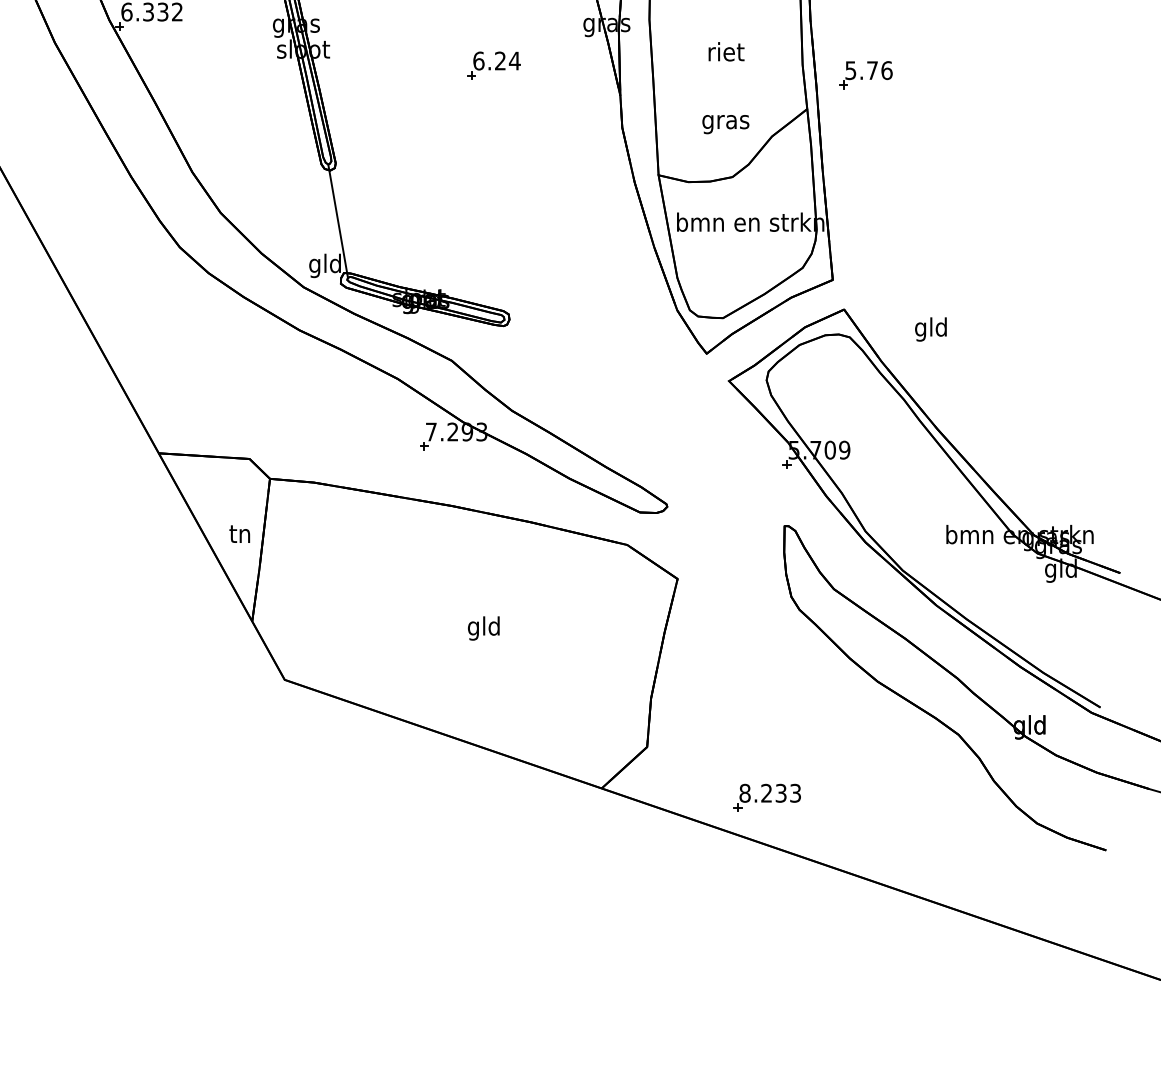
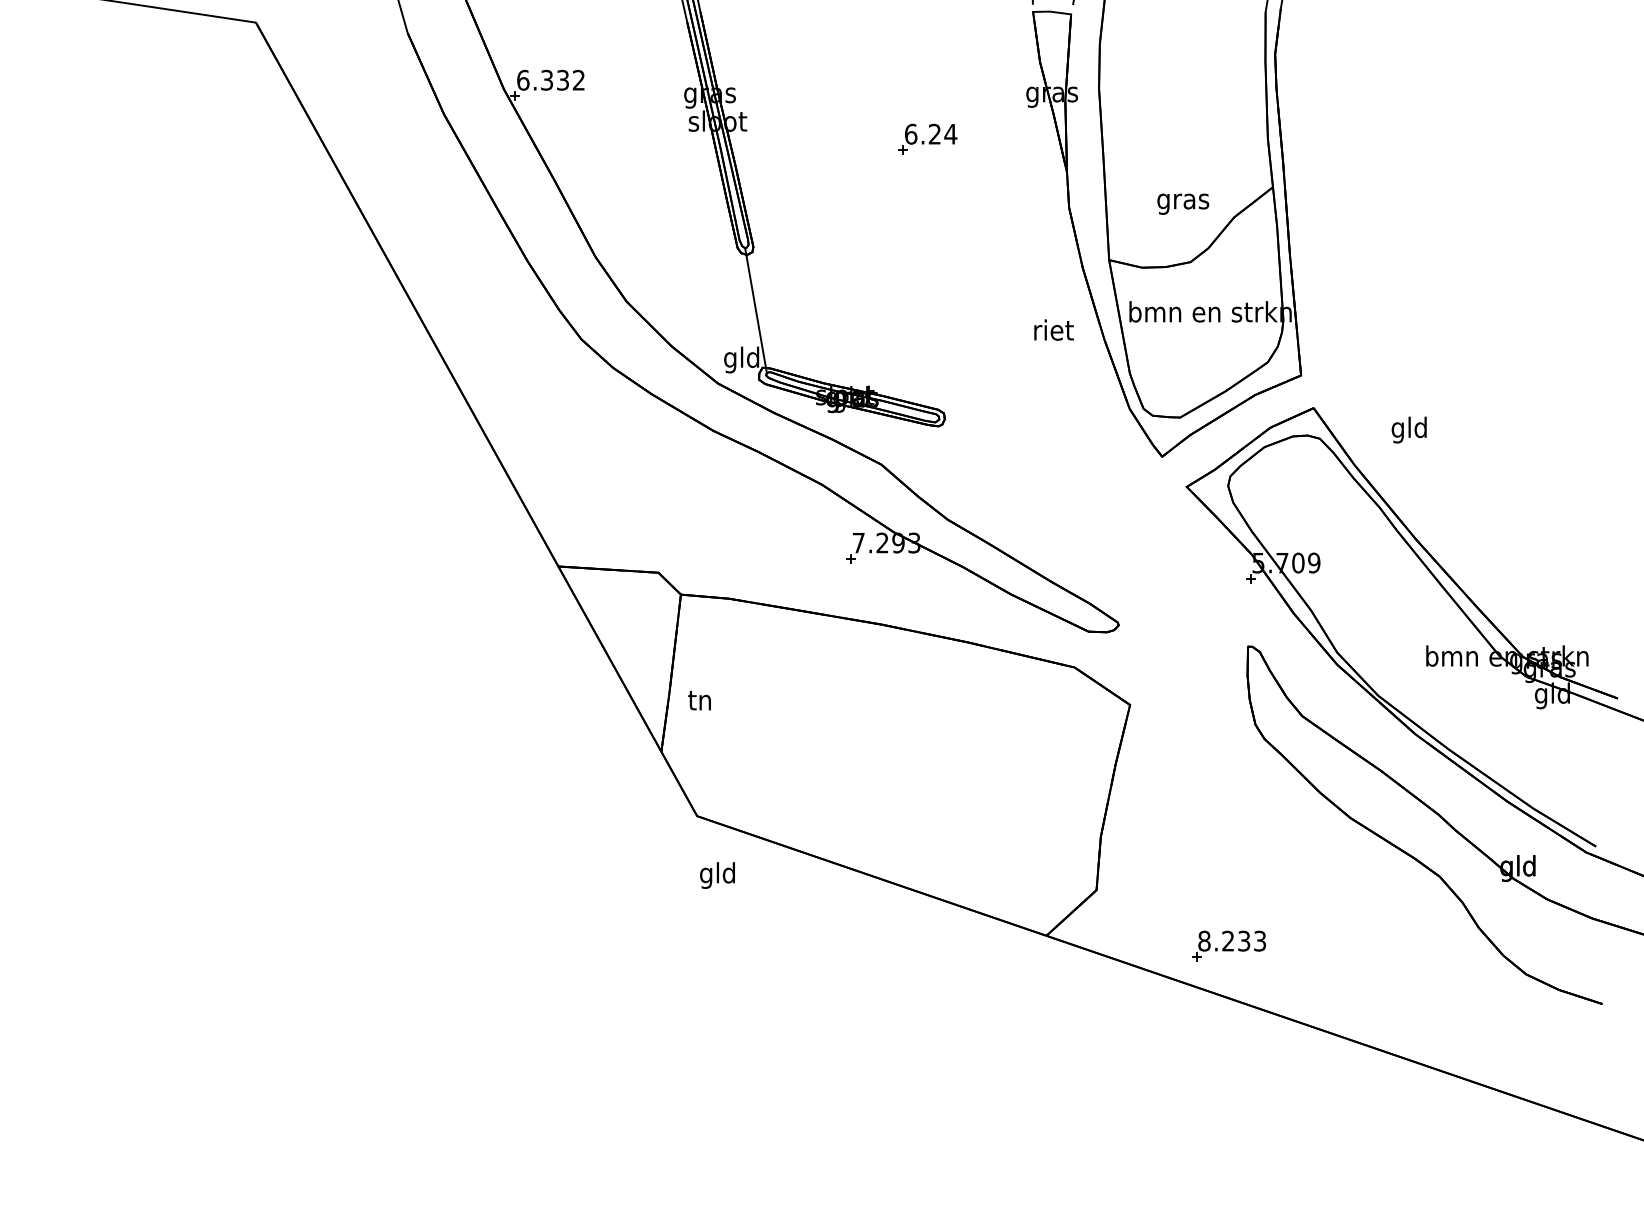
text: (726, 51) -> (1053, 329), moved
part: (865, 74) -> (1337, 149), removed
text: (239, 534) -> (699, 700), moved
text: (483, 628) -> (717, 875), moved

